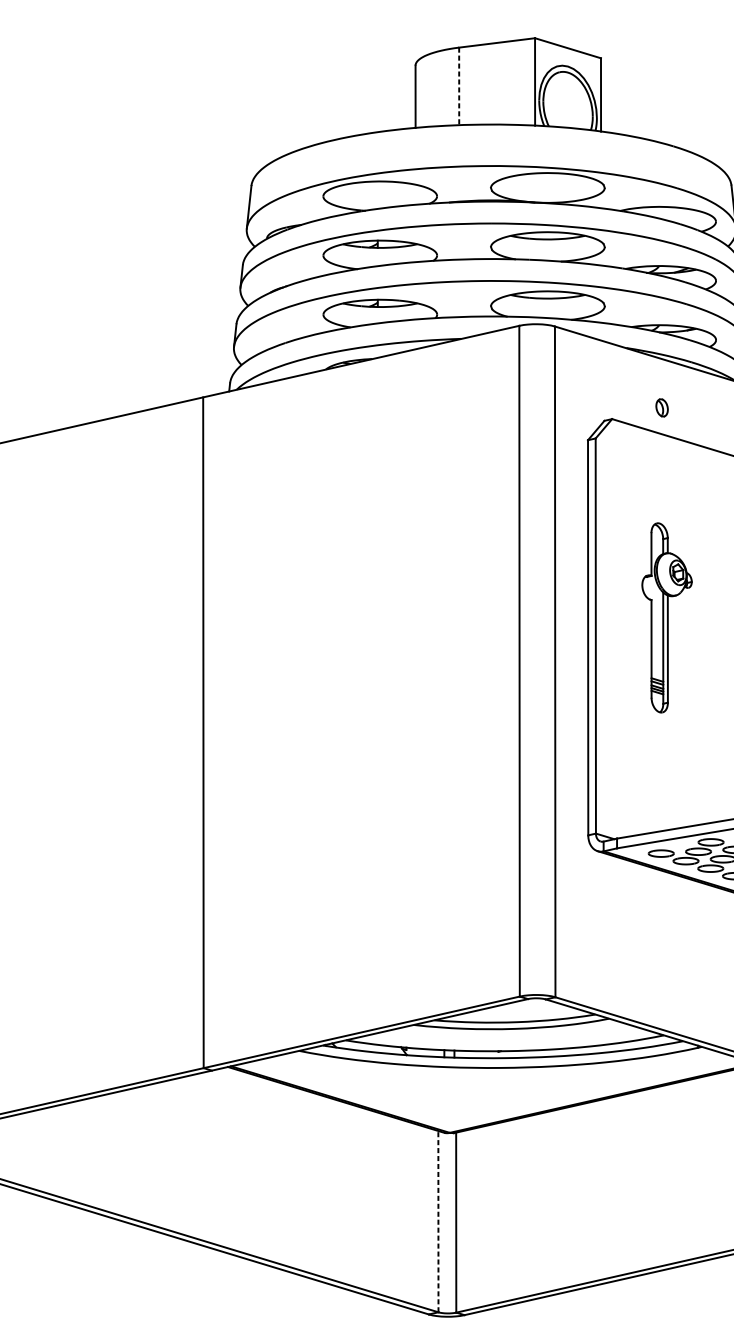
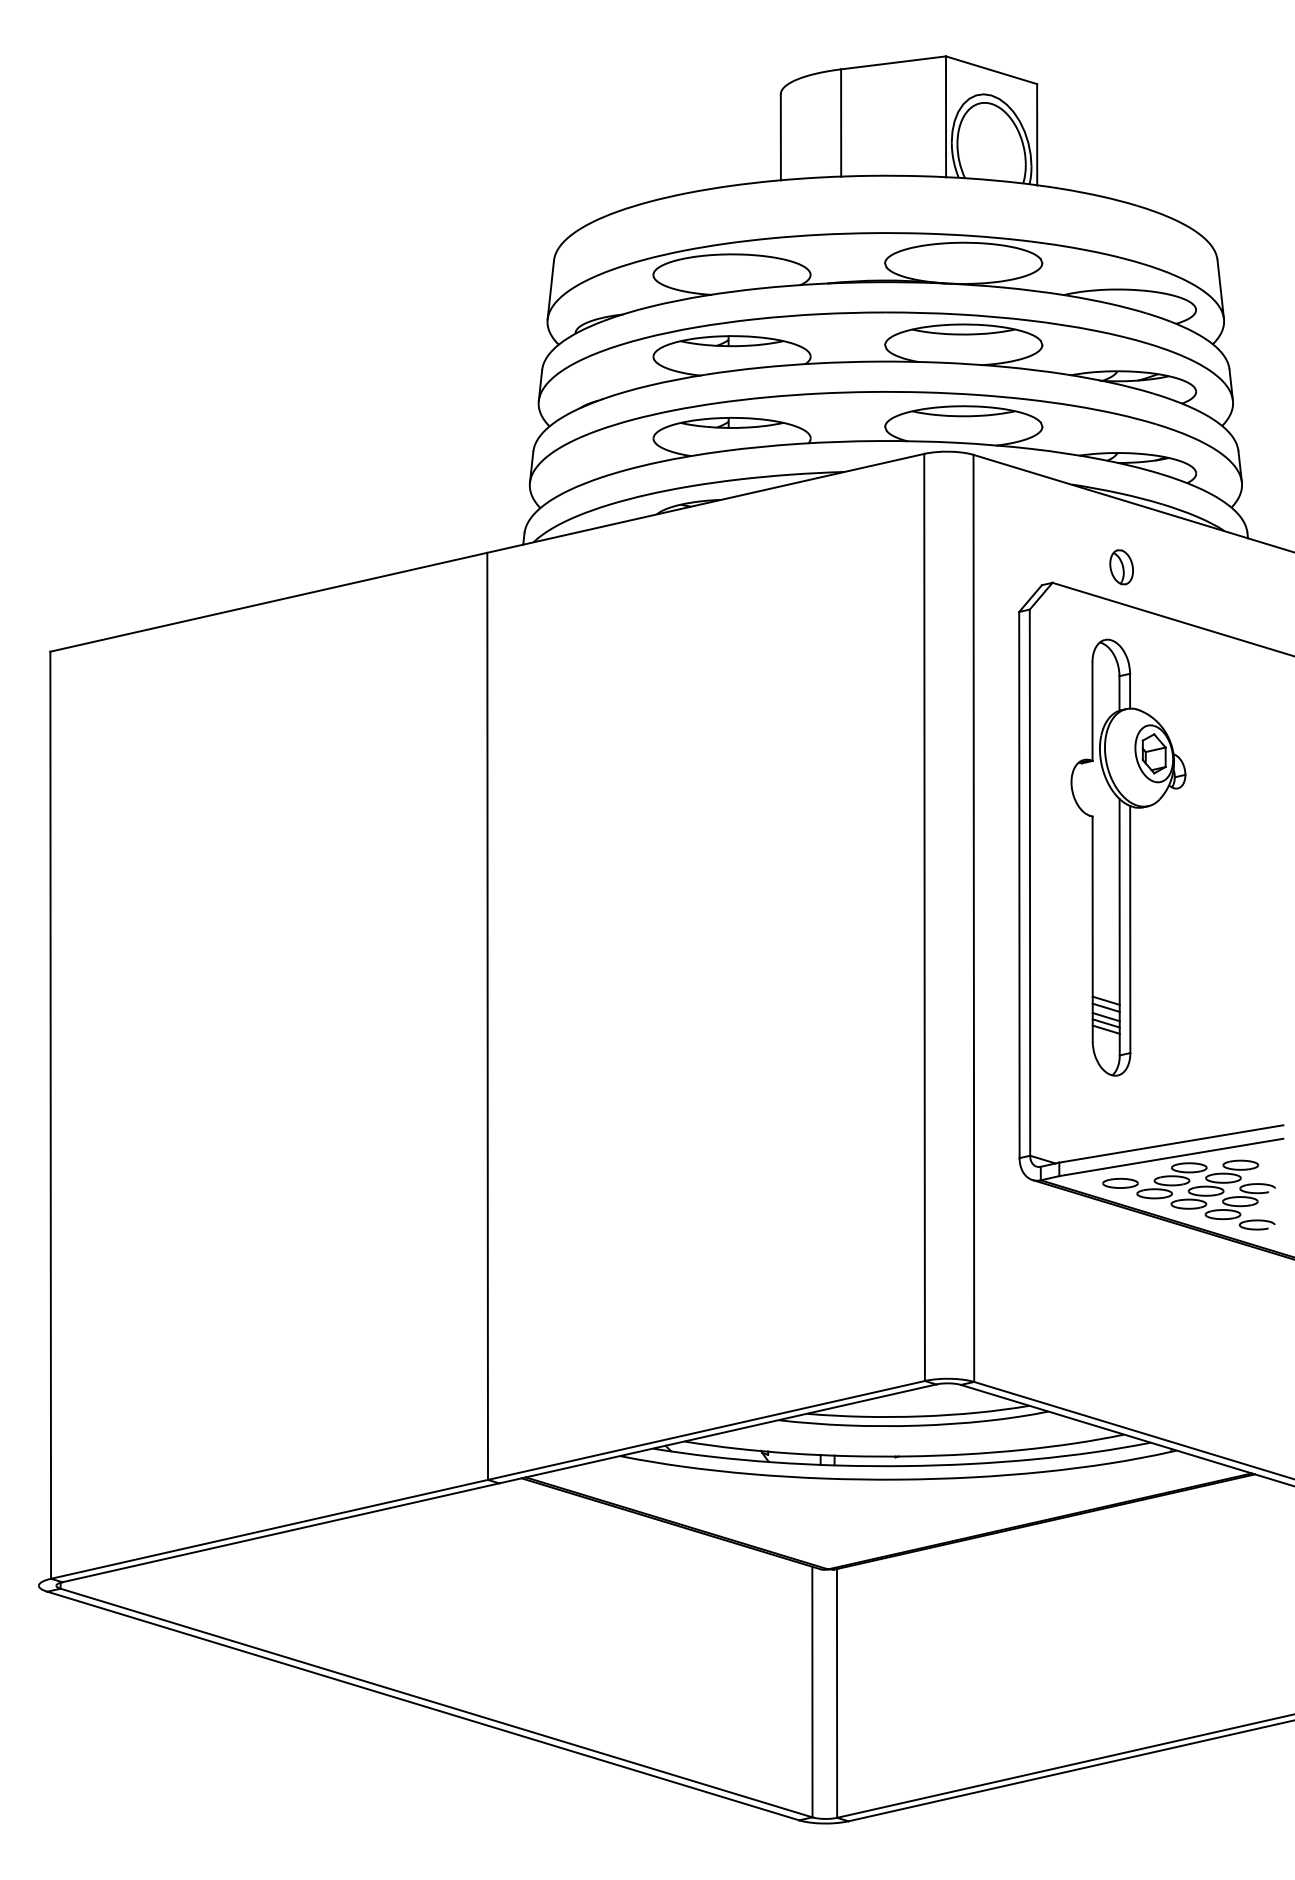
line: (459, 86) -> (841, 123), dashed -> solid
part: (662, 408) -> (1121, 567), size x1.43
part: (667, 617) -> (1128, 857), size x1.67
line: (438, 1221) -> (812, 1691), dashed -> solid

